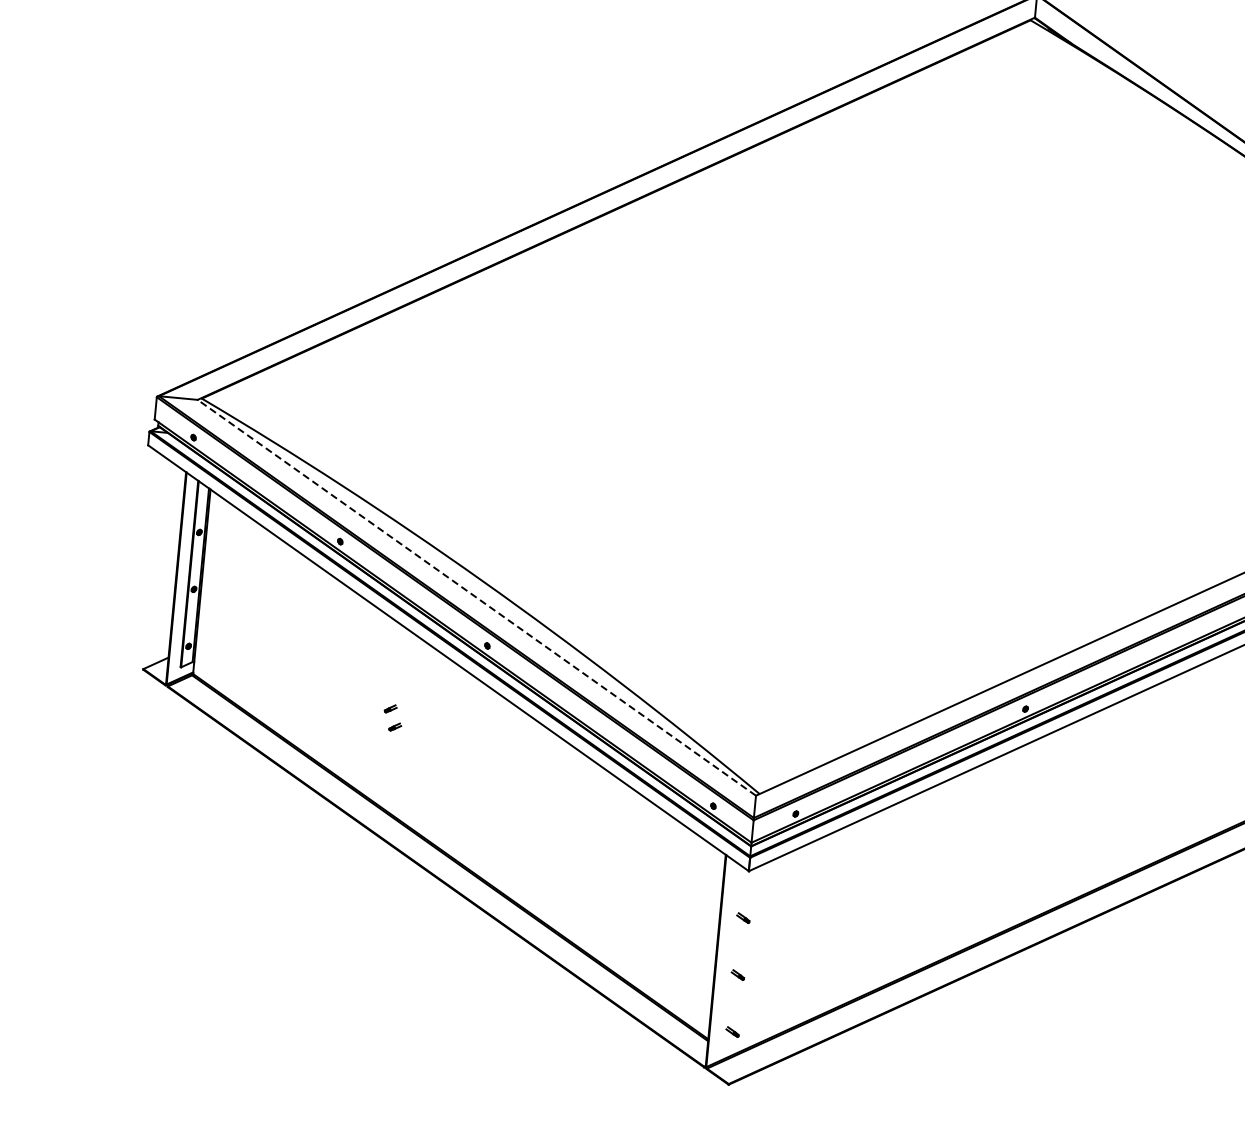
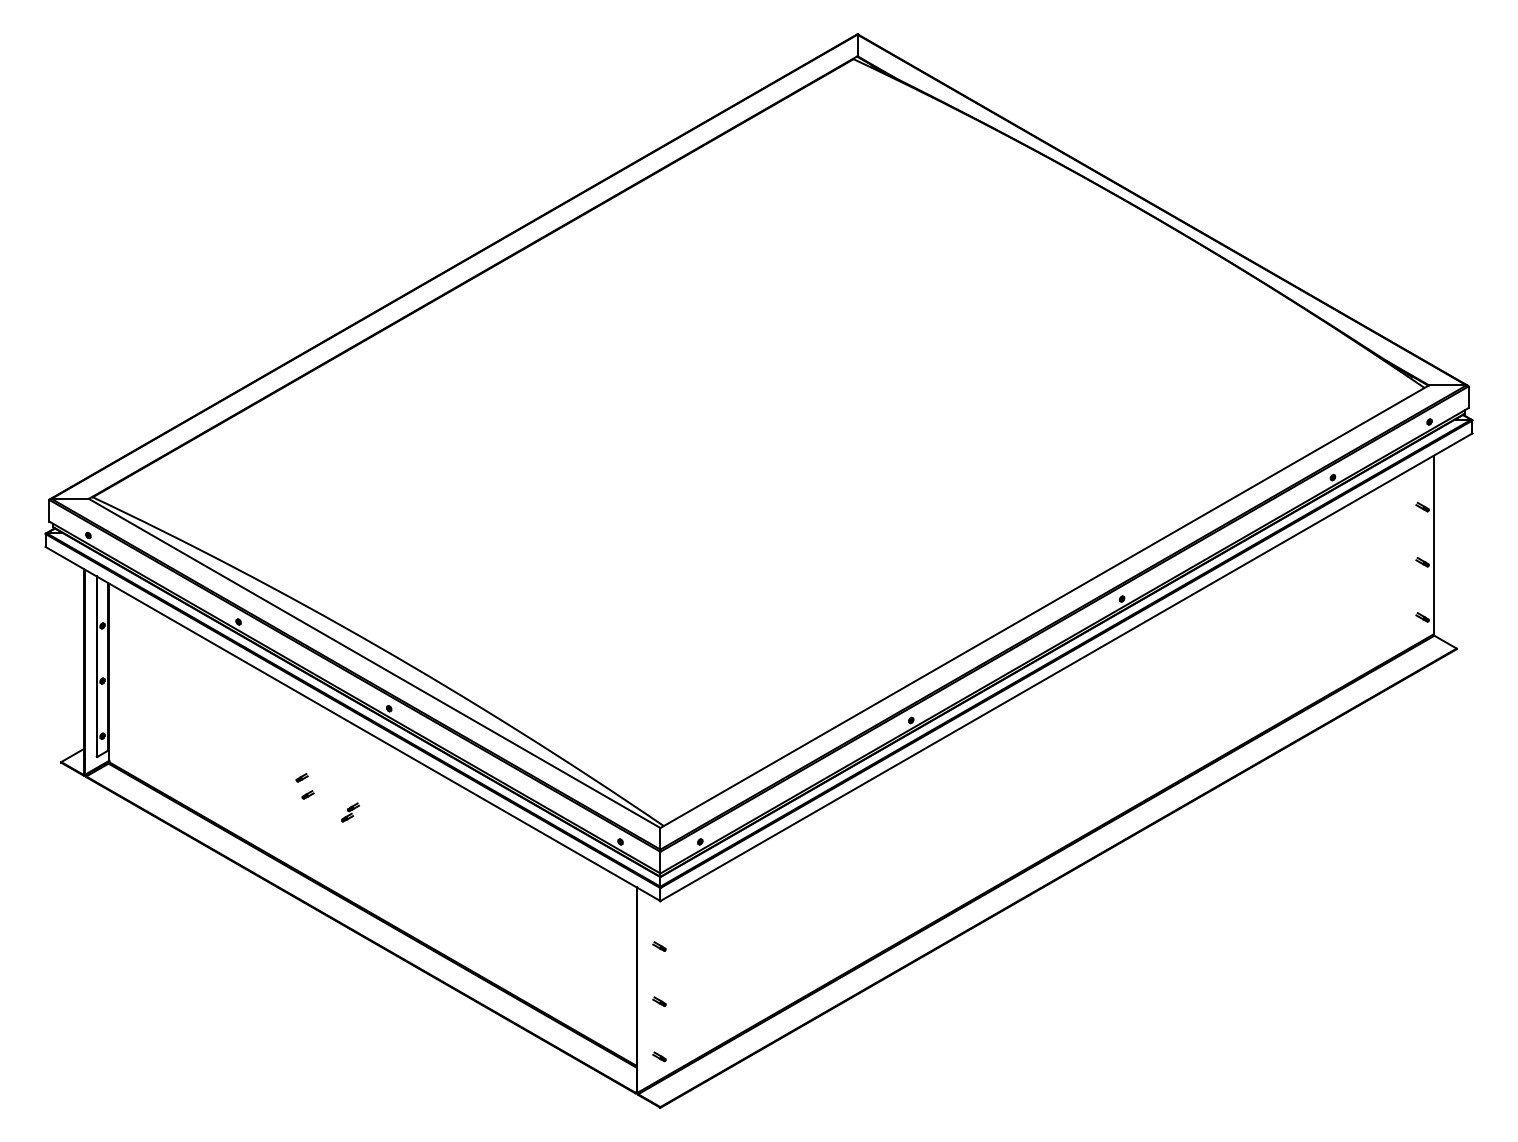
line: (476, 597) -> (374, 663), dashed -> solid
part: (437, 749) -> (350, 812), added

